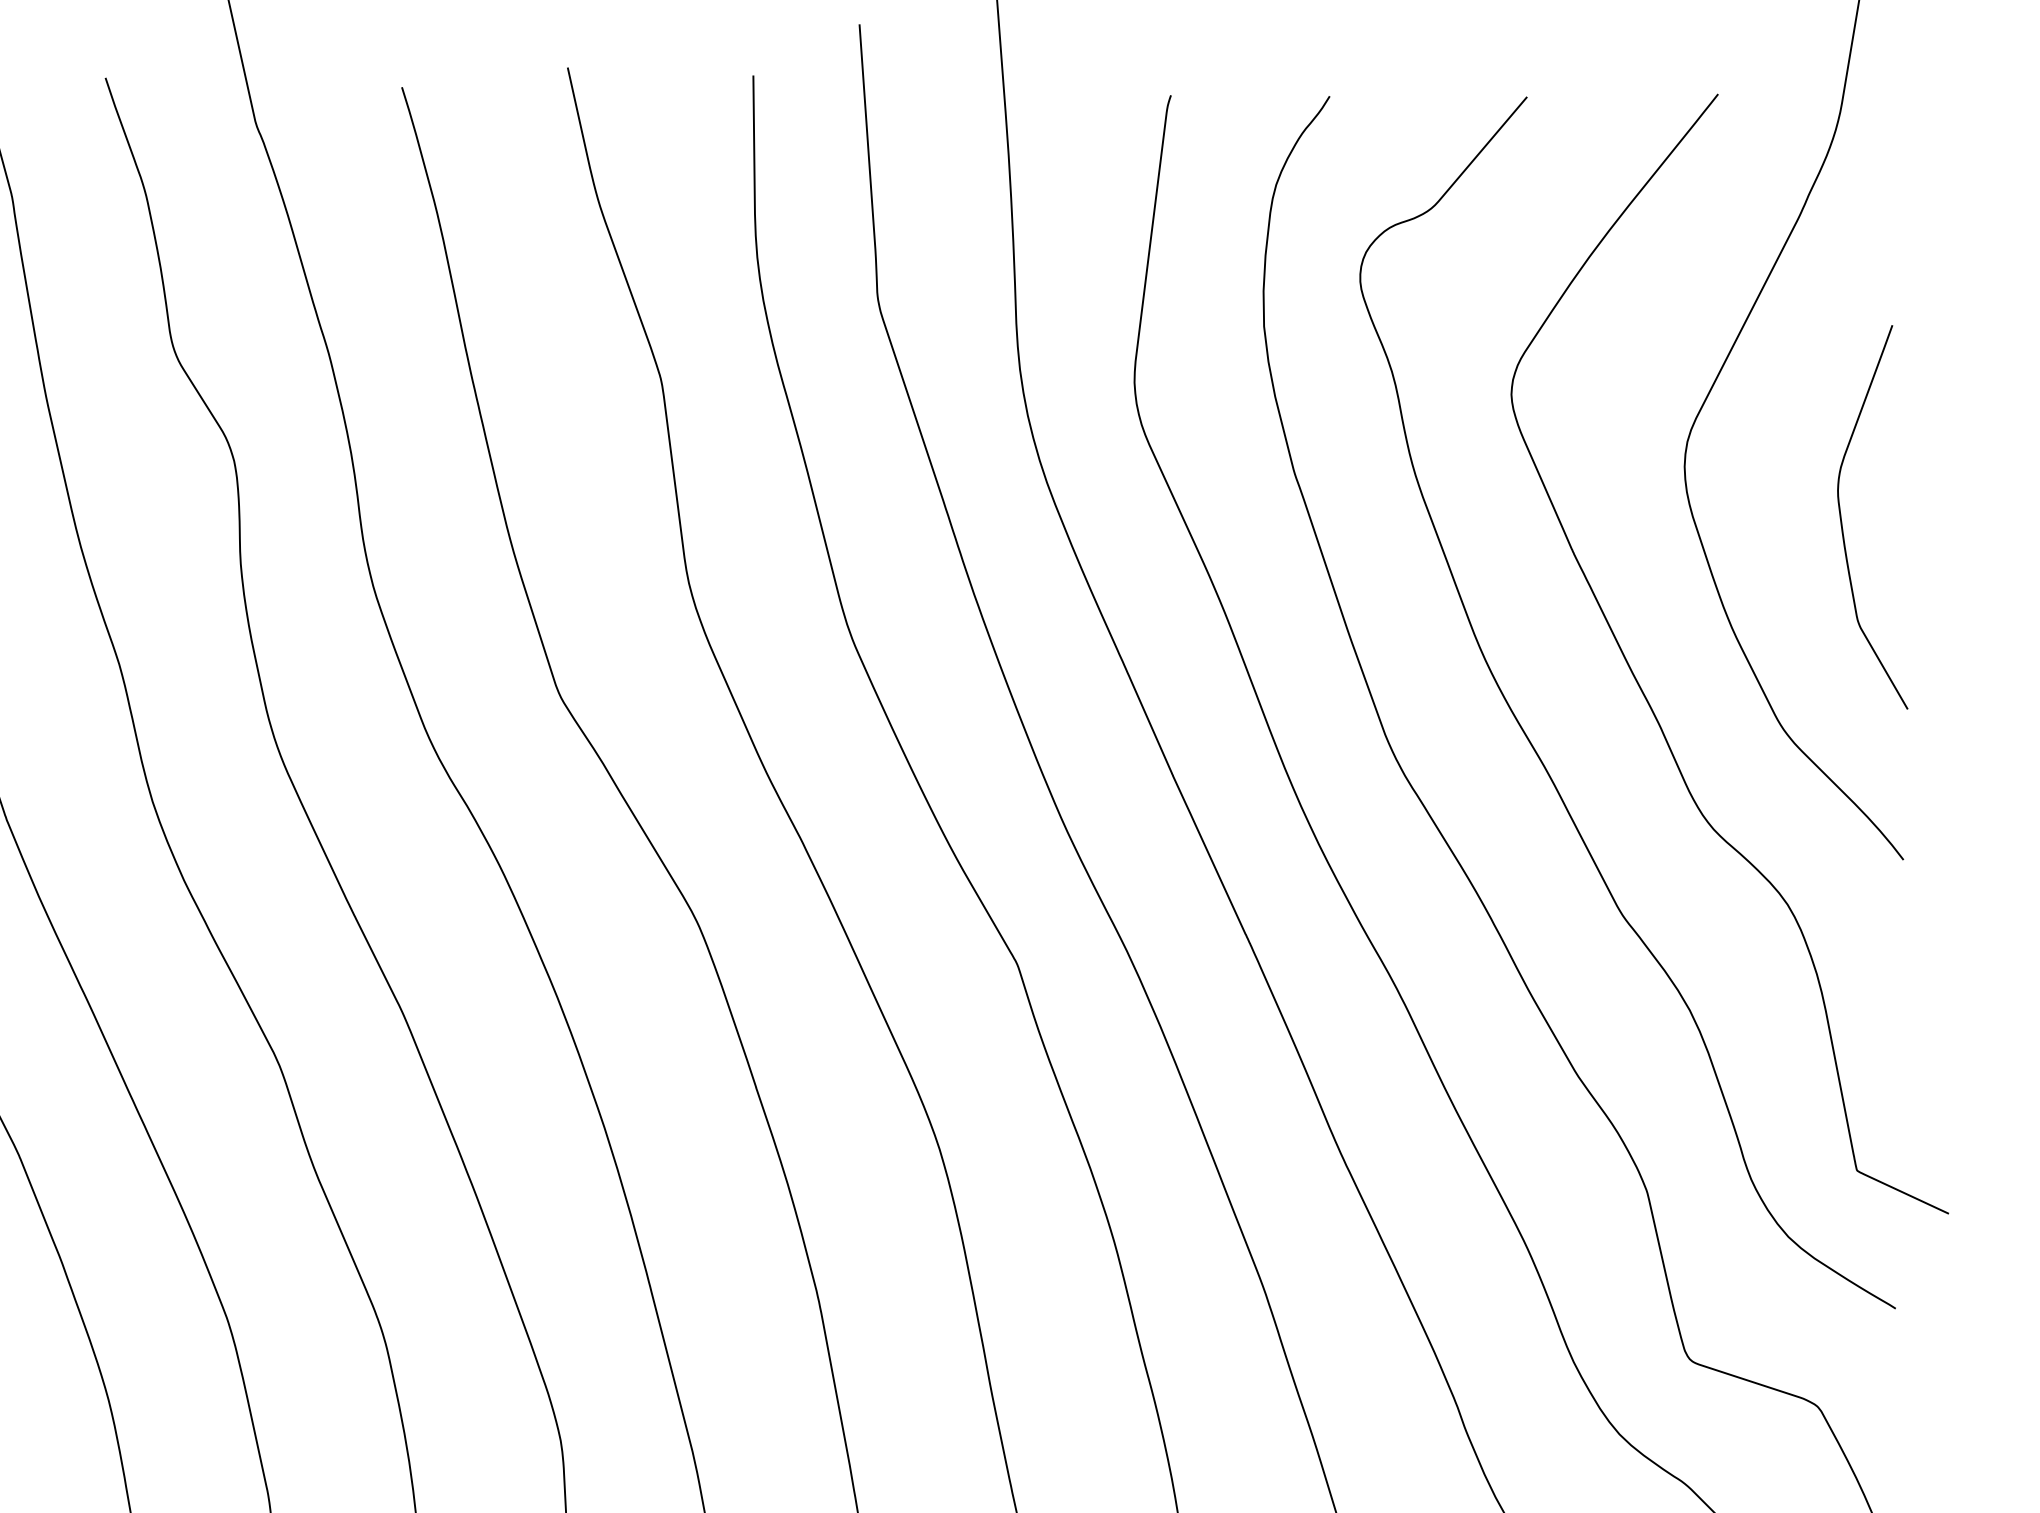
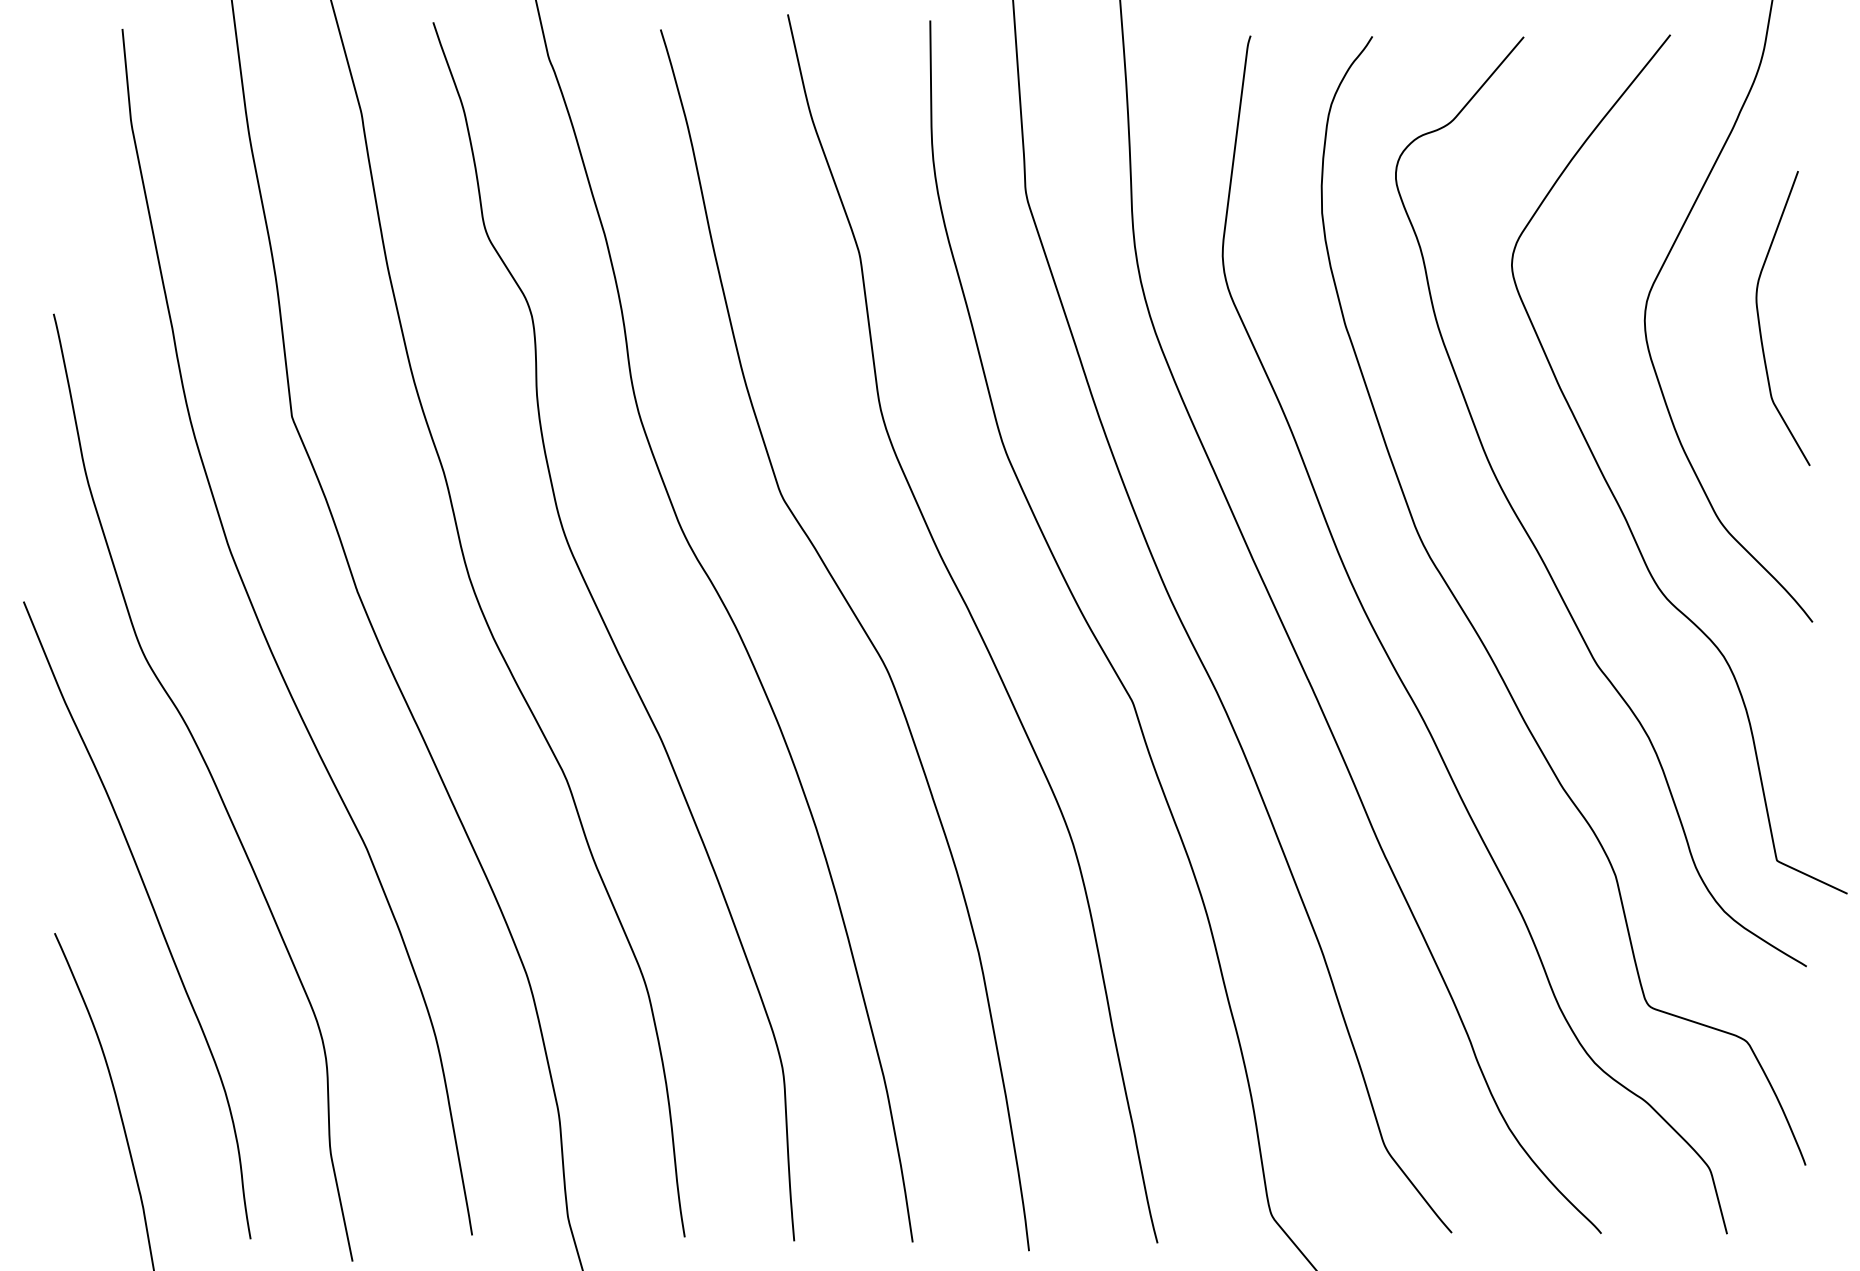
curve: (1843, 525) -> (1760, 324), moved

